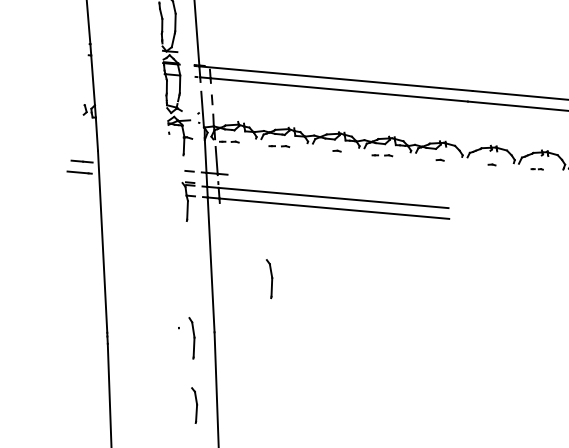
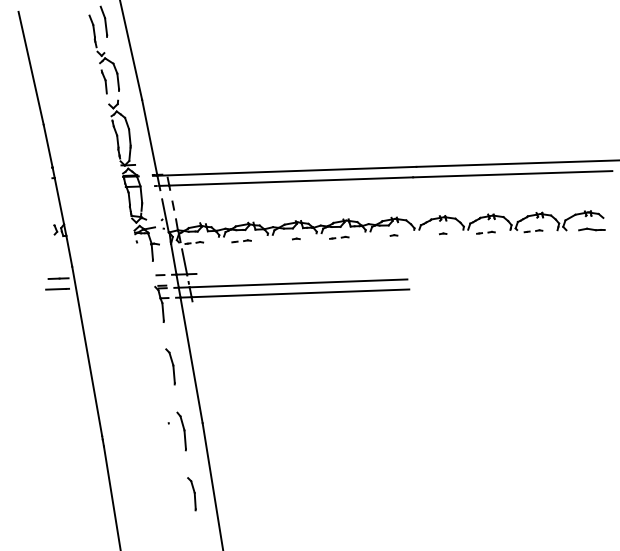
part: (536, 168) -> (485, 232), size x1.67
part: (269, 278) -> (170, 366), moved

